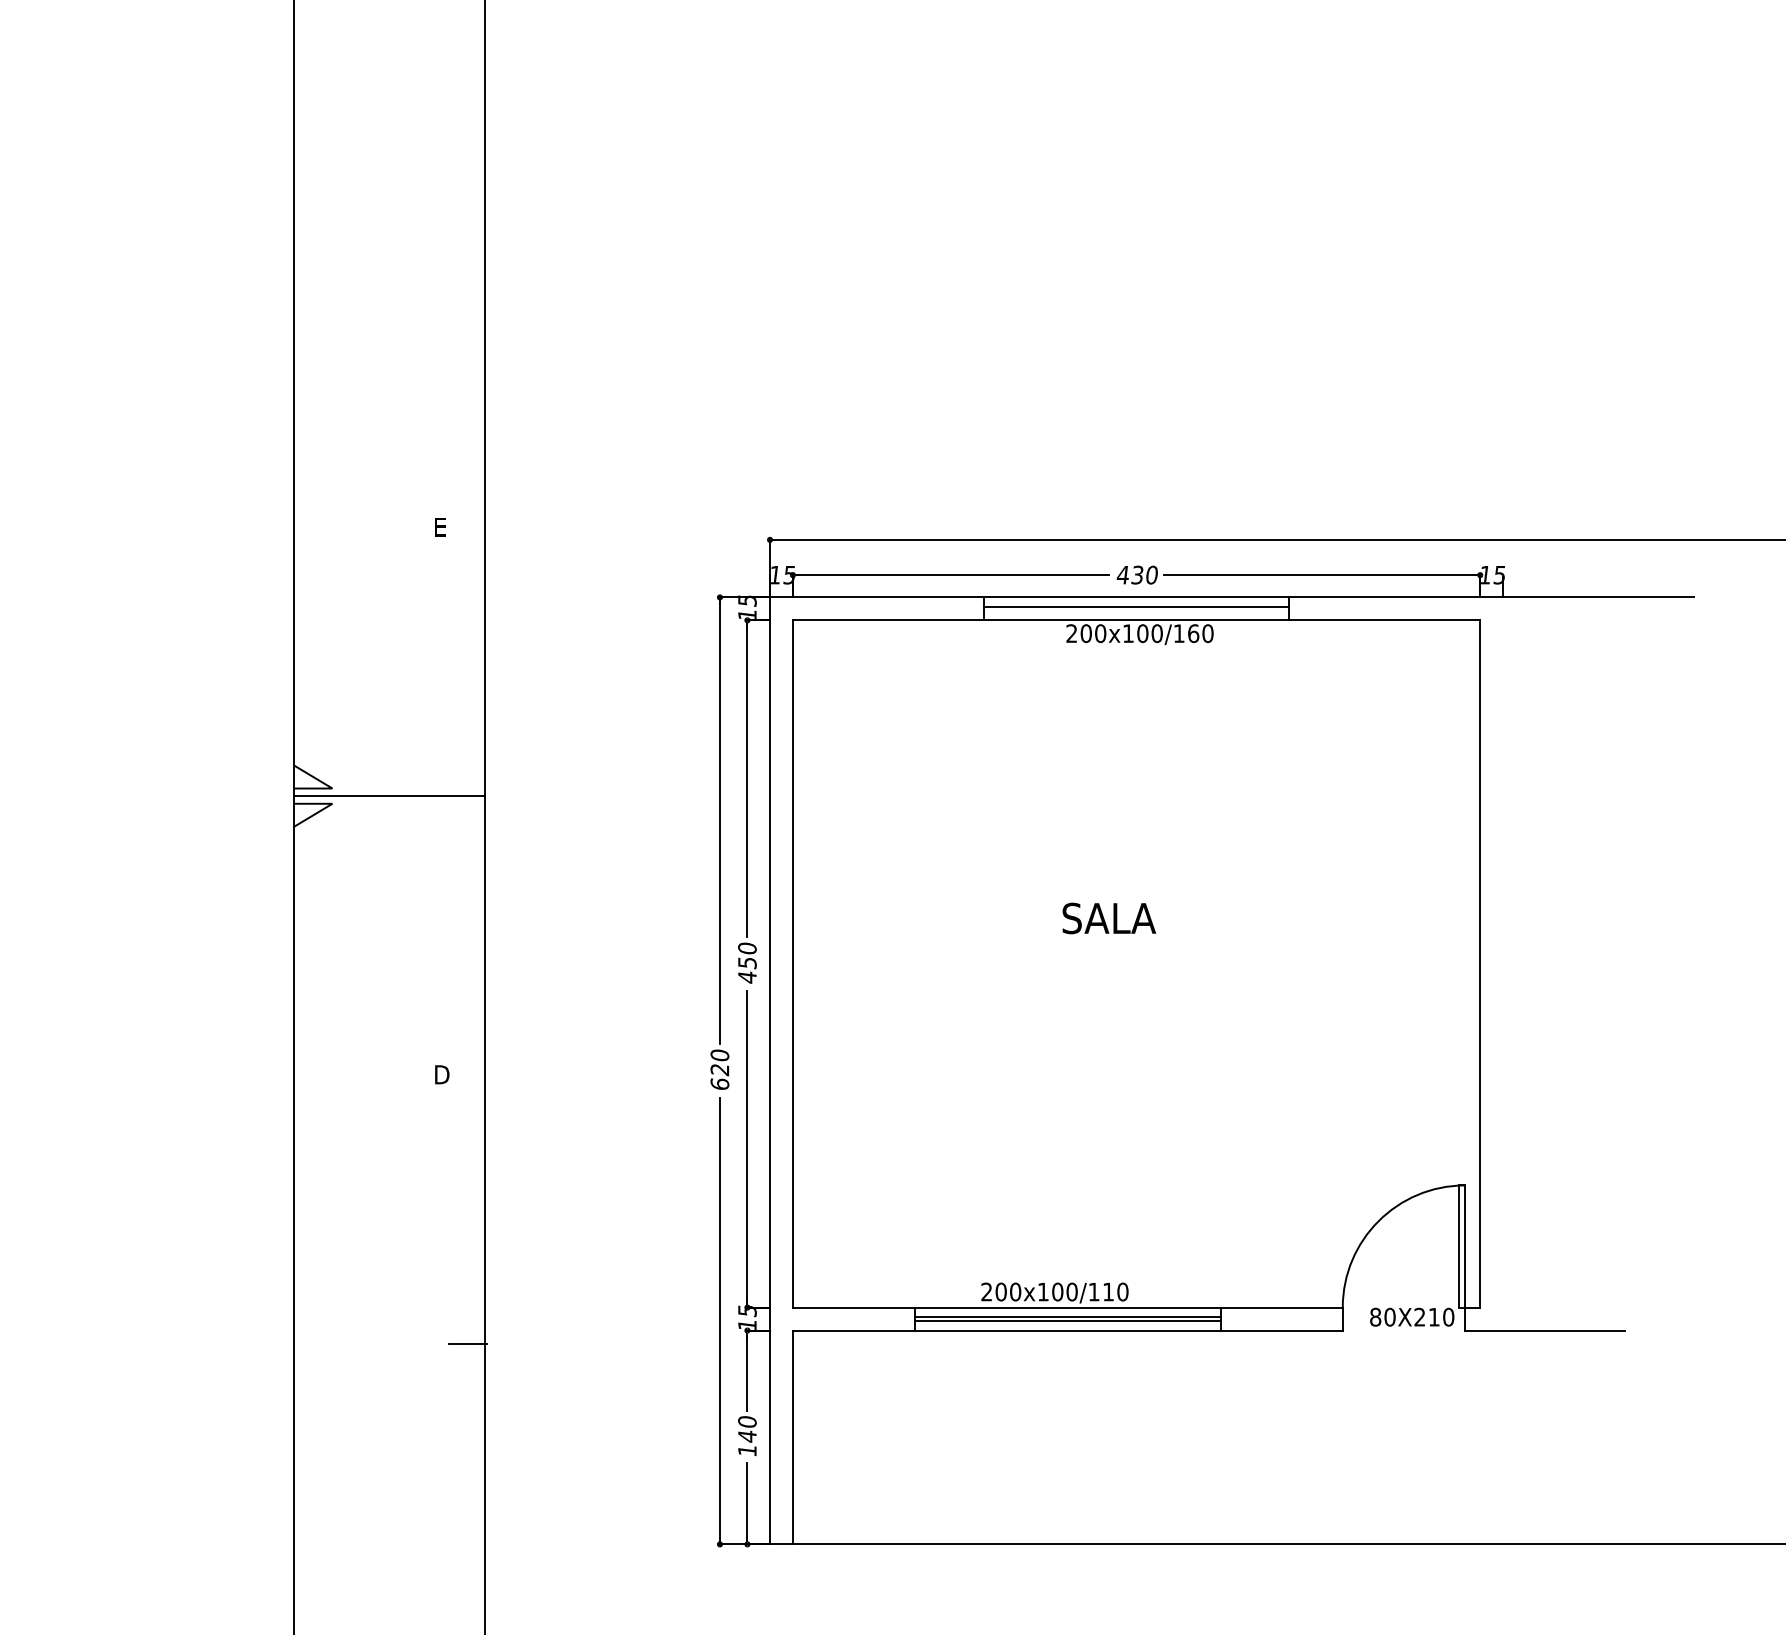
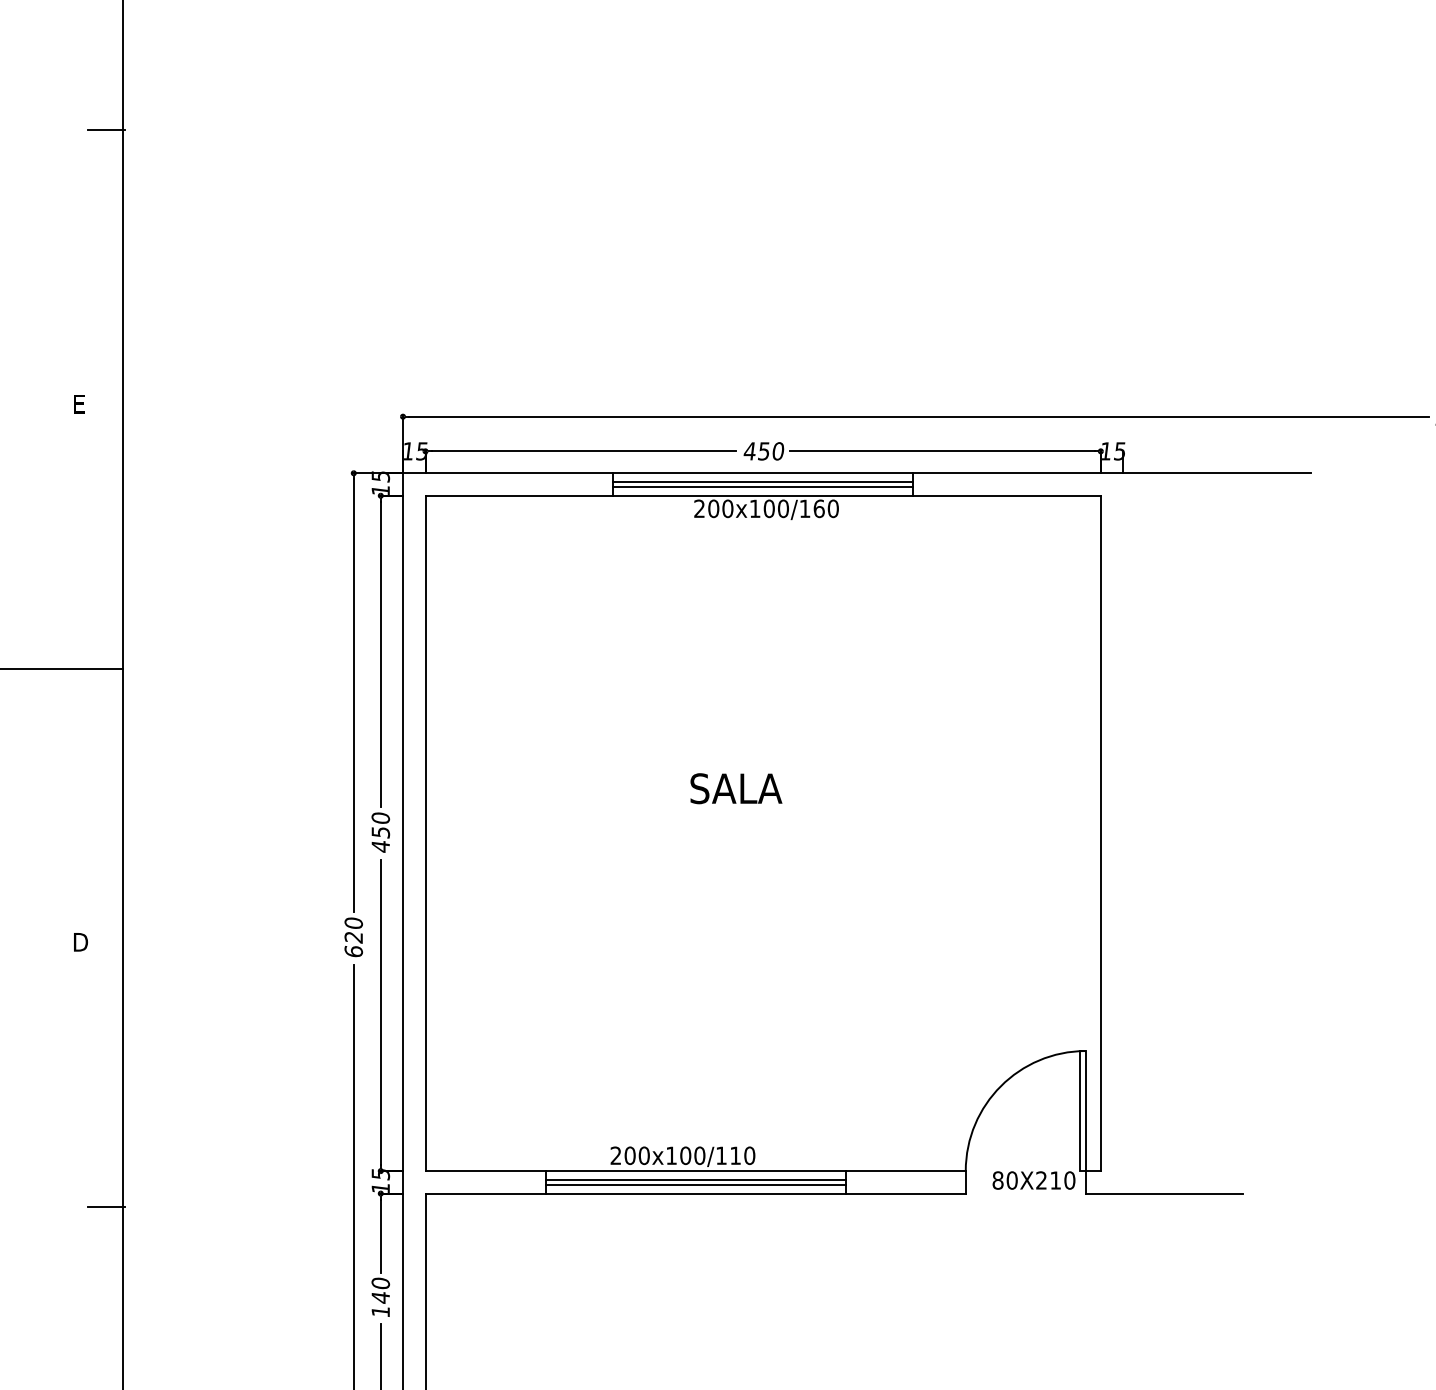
line: (468, 248) -> (106, 130), added
text: (1138, 574) -> (765, 450), 430 -> 450
line: (1136, 611) -> (763, 487), added

